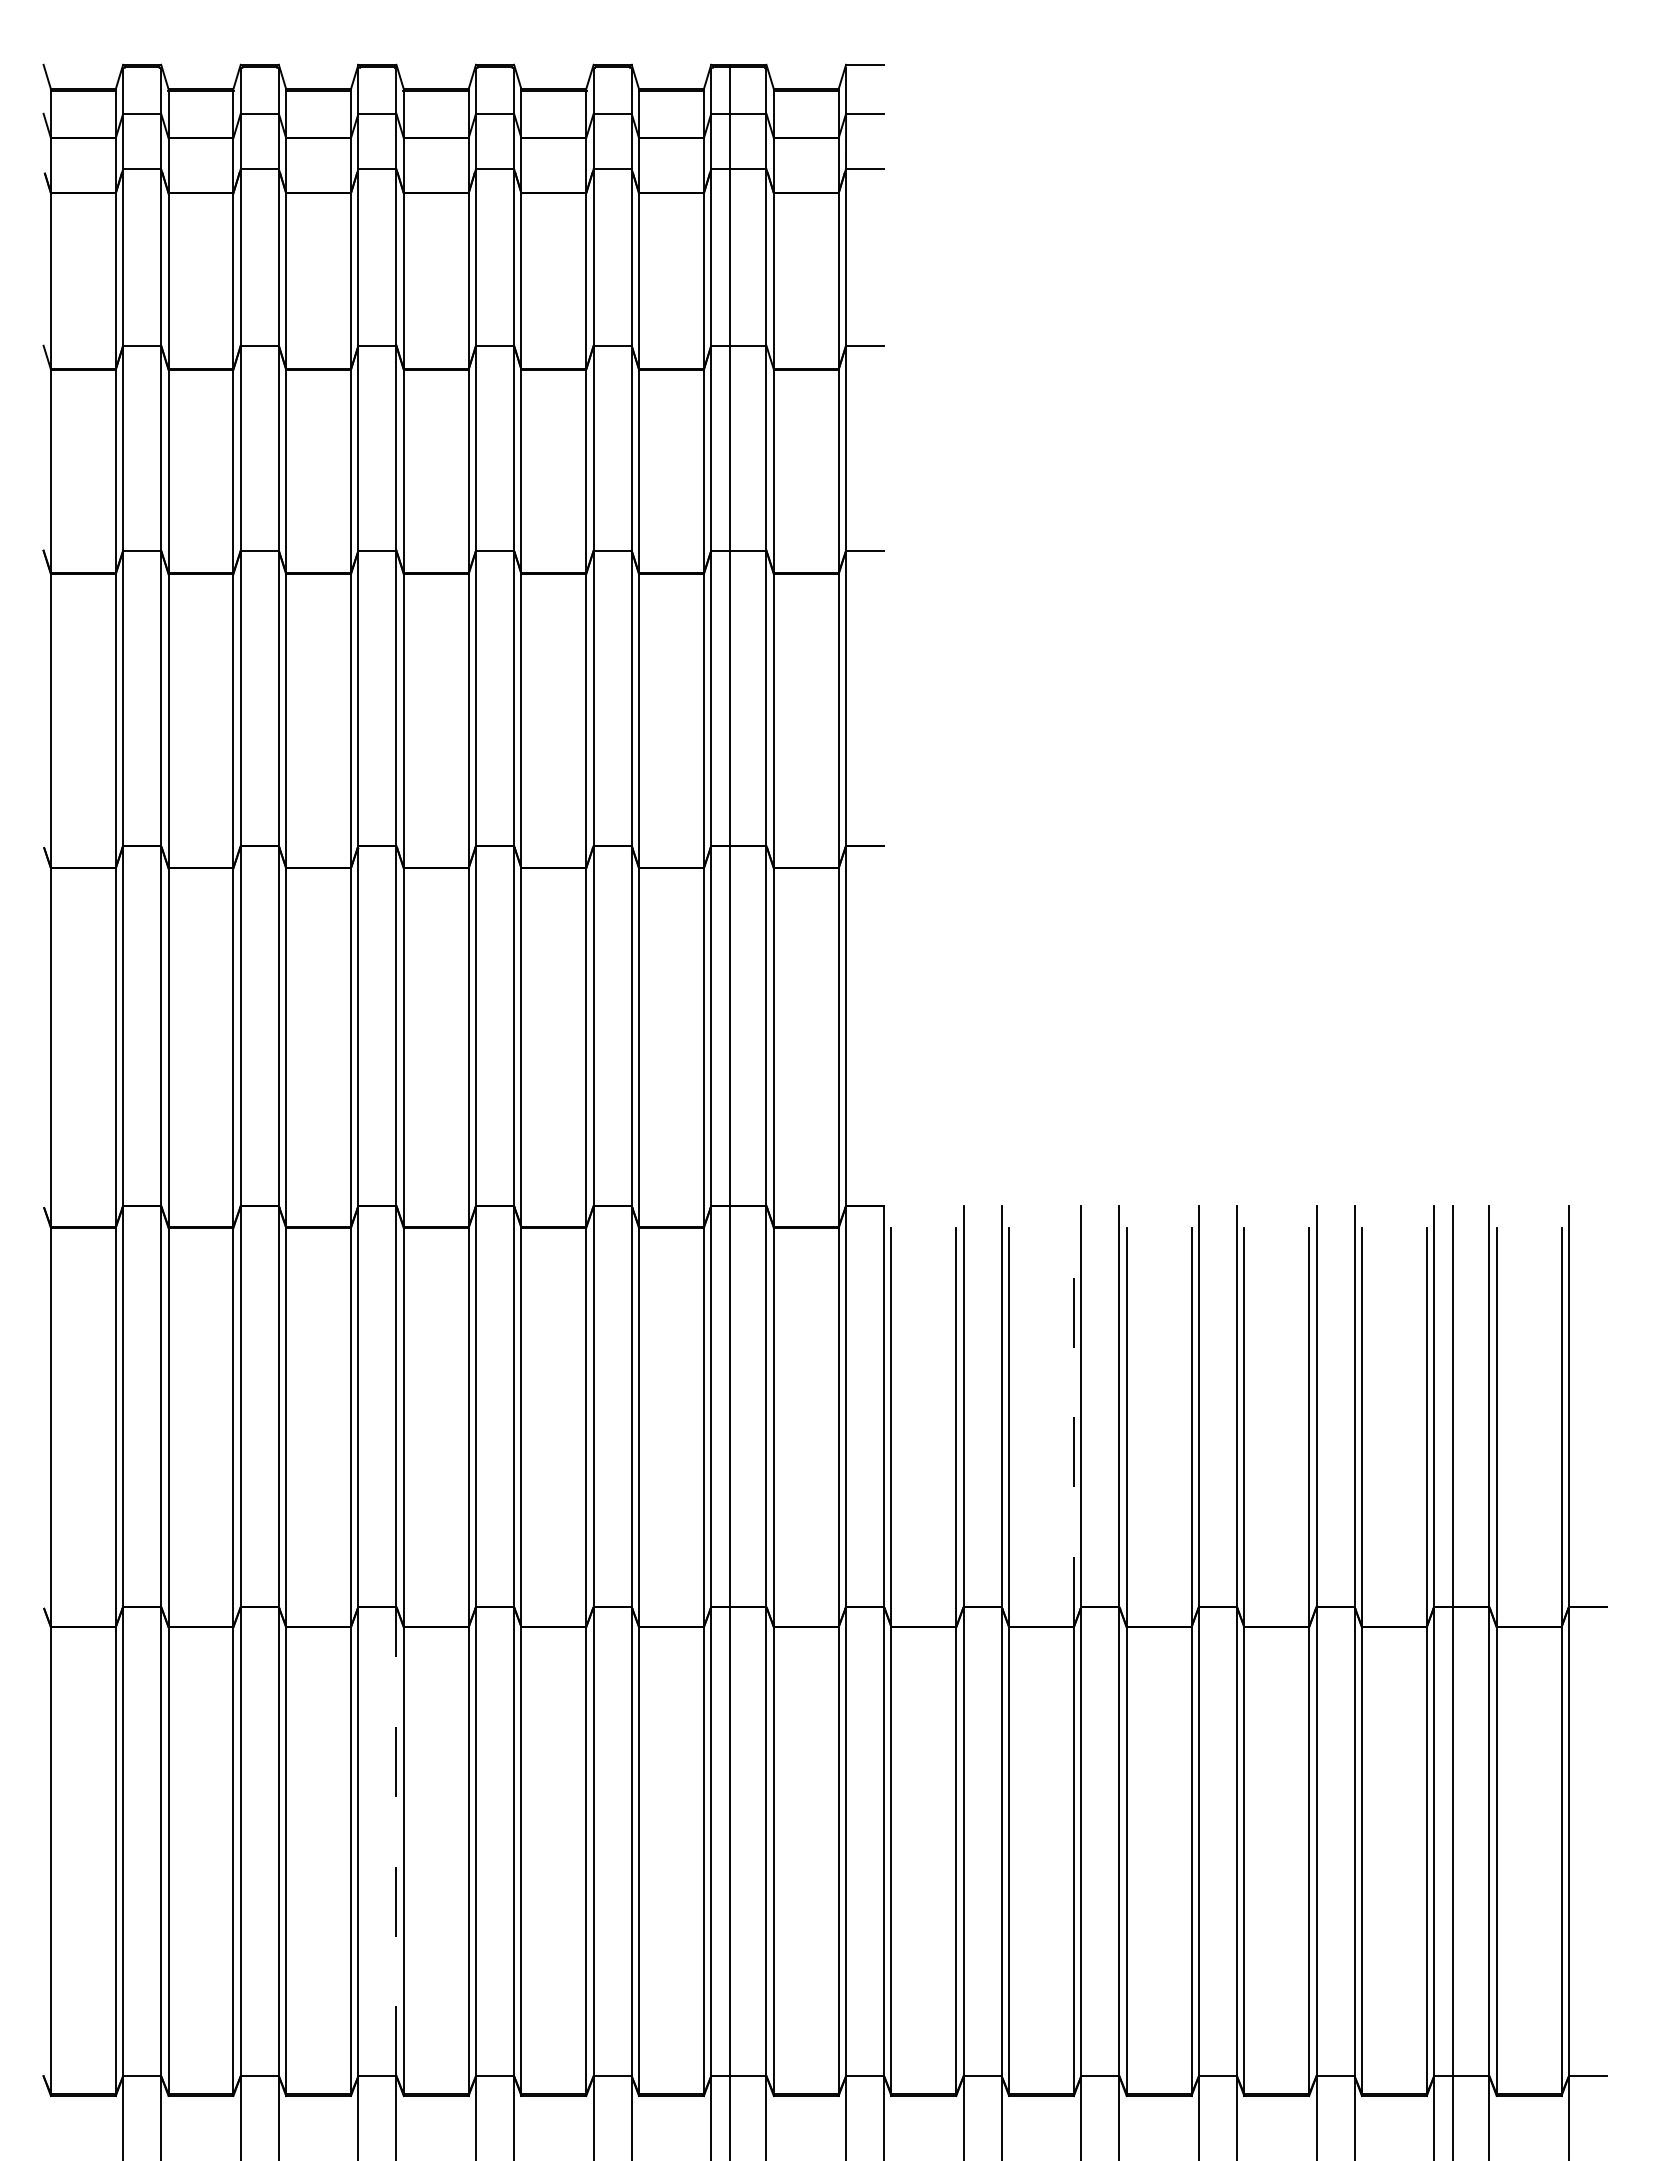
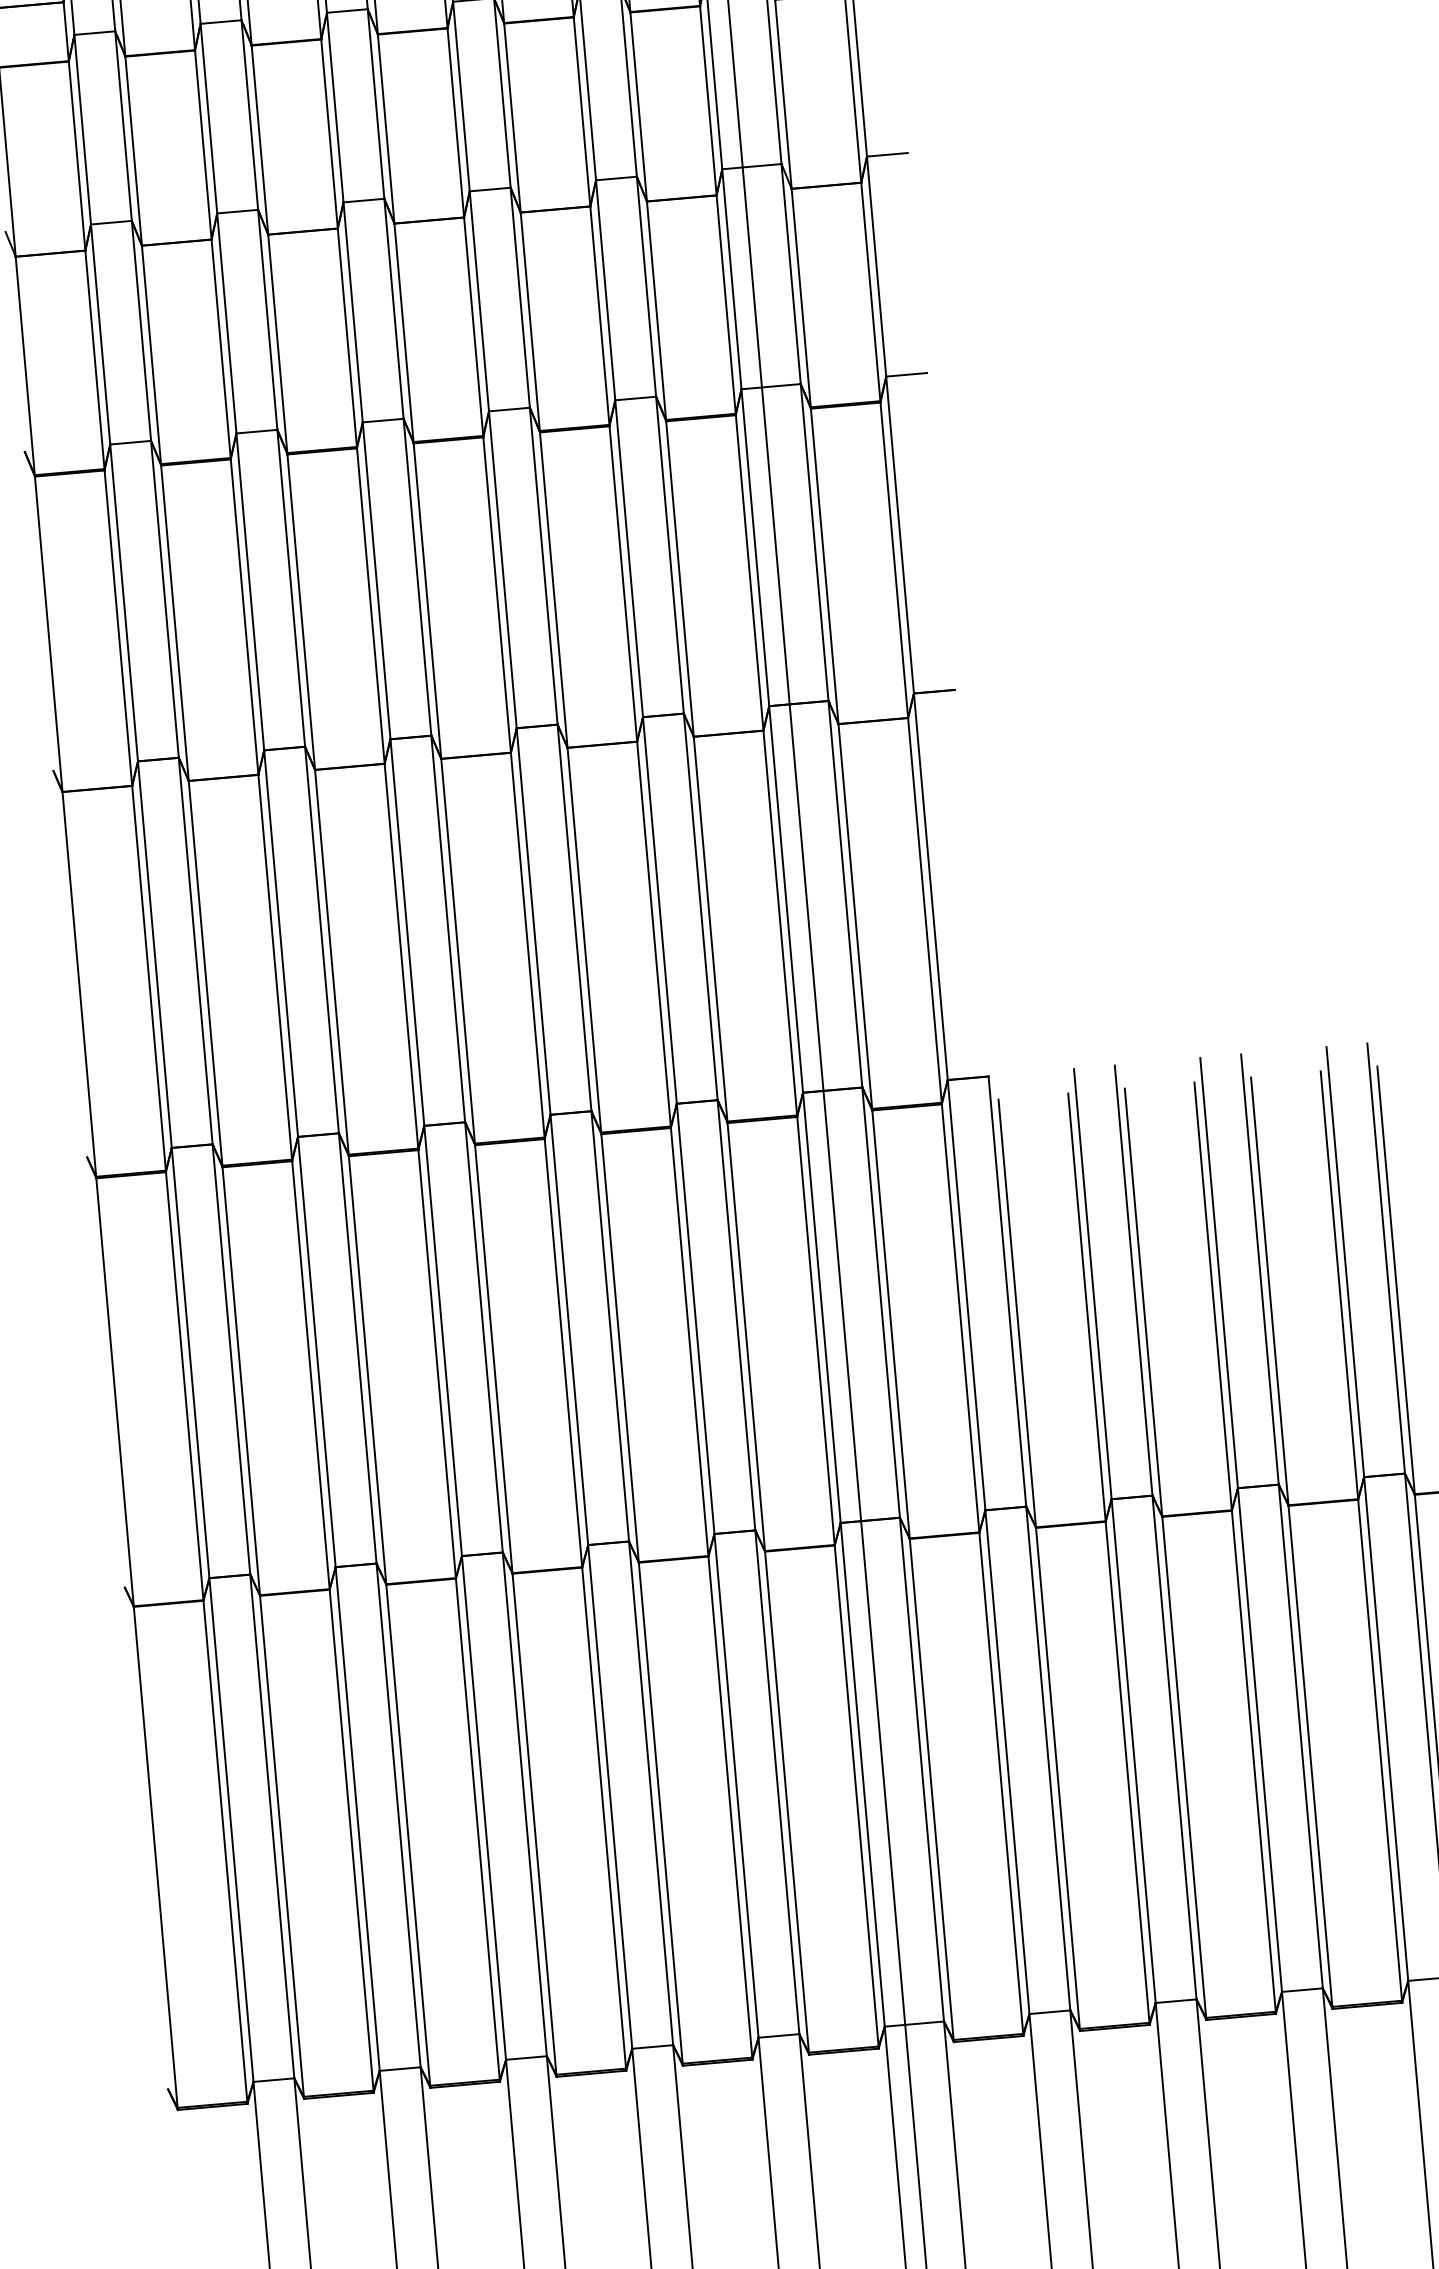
line: (1073, 1427) -> (1212, 1296), dashed -> solid
line: (396, 1841) -> (524, 1804), dashed -> solid

